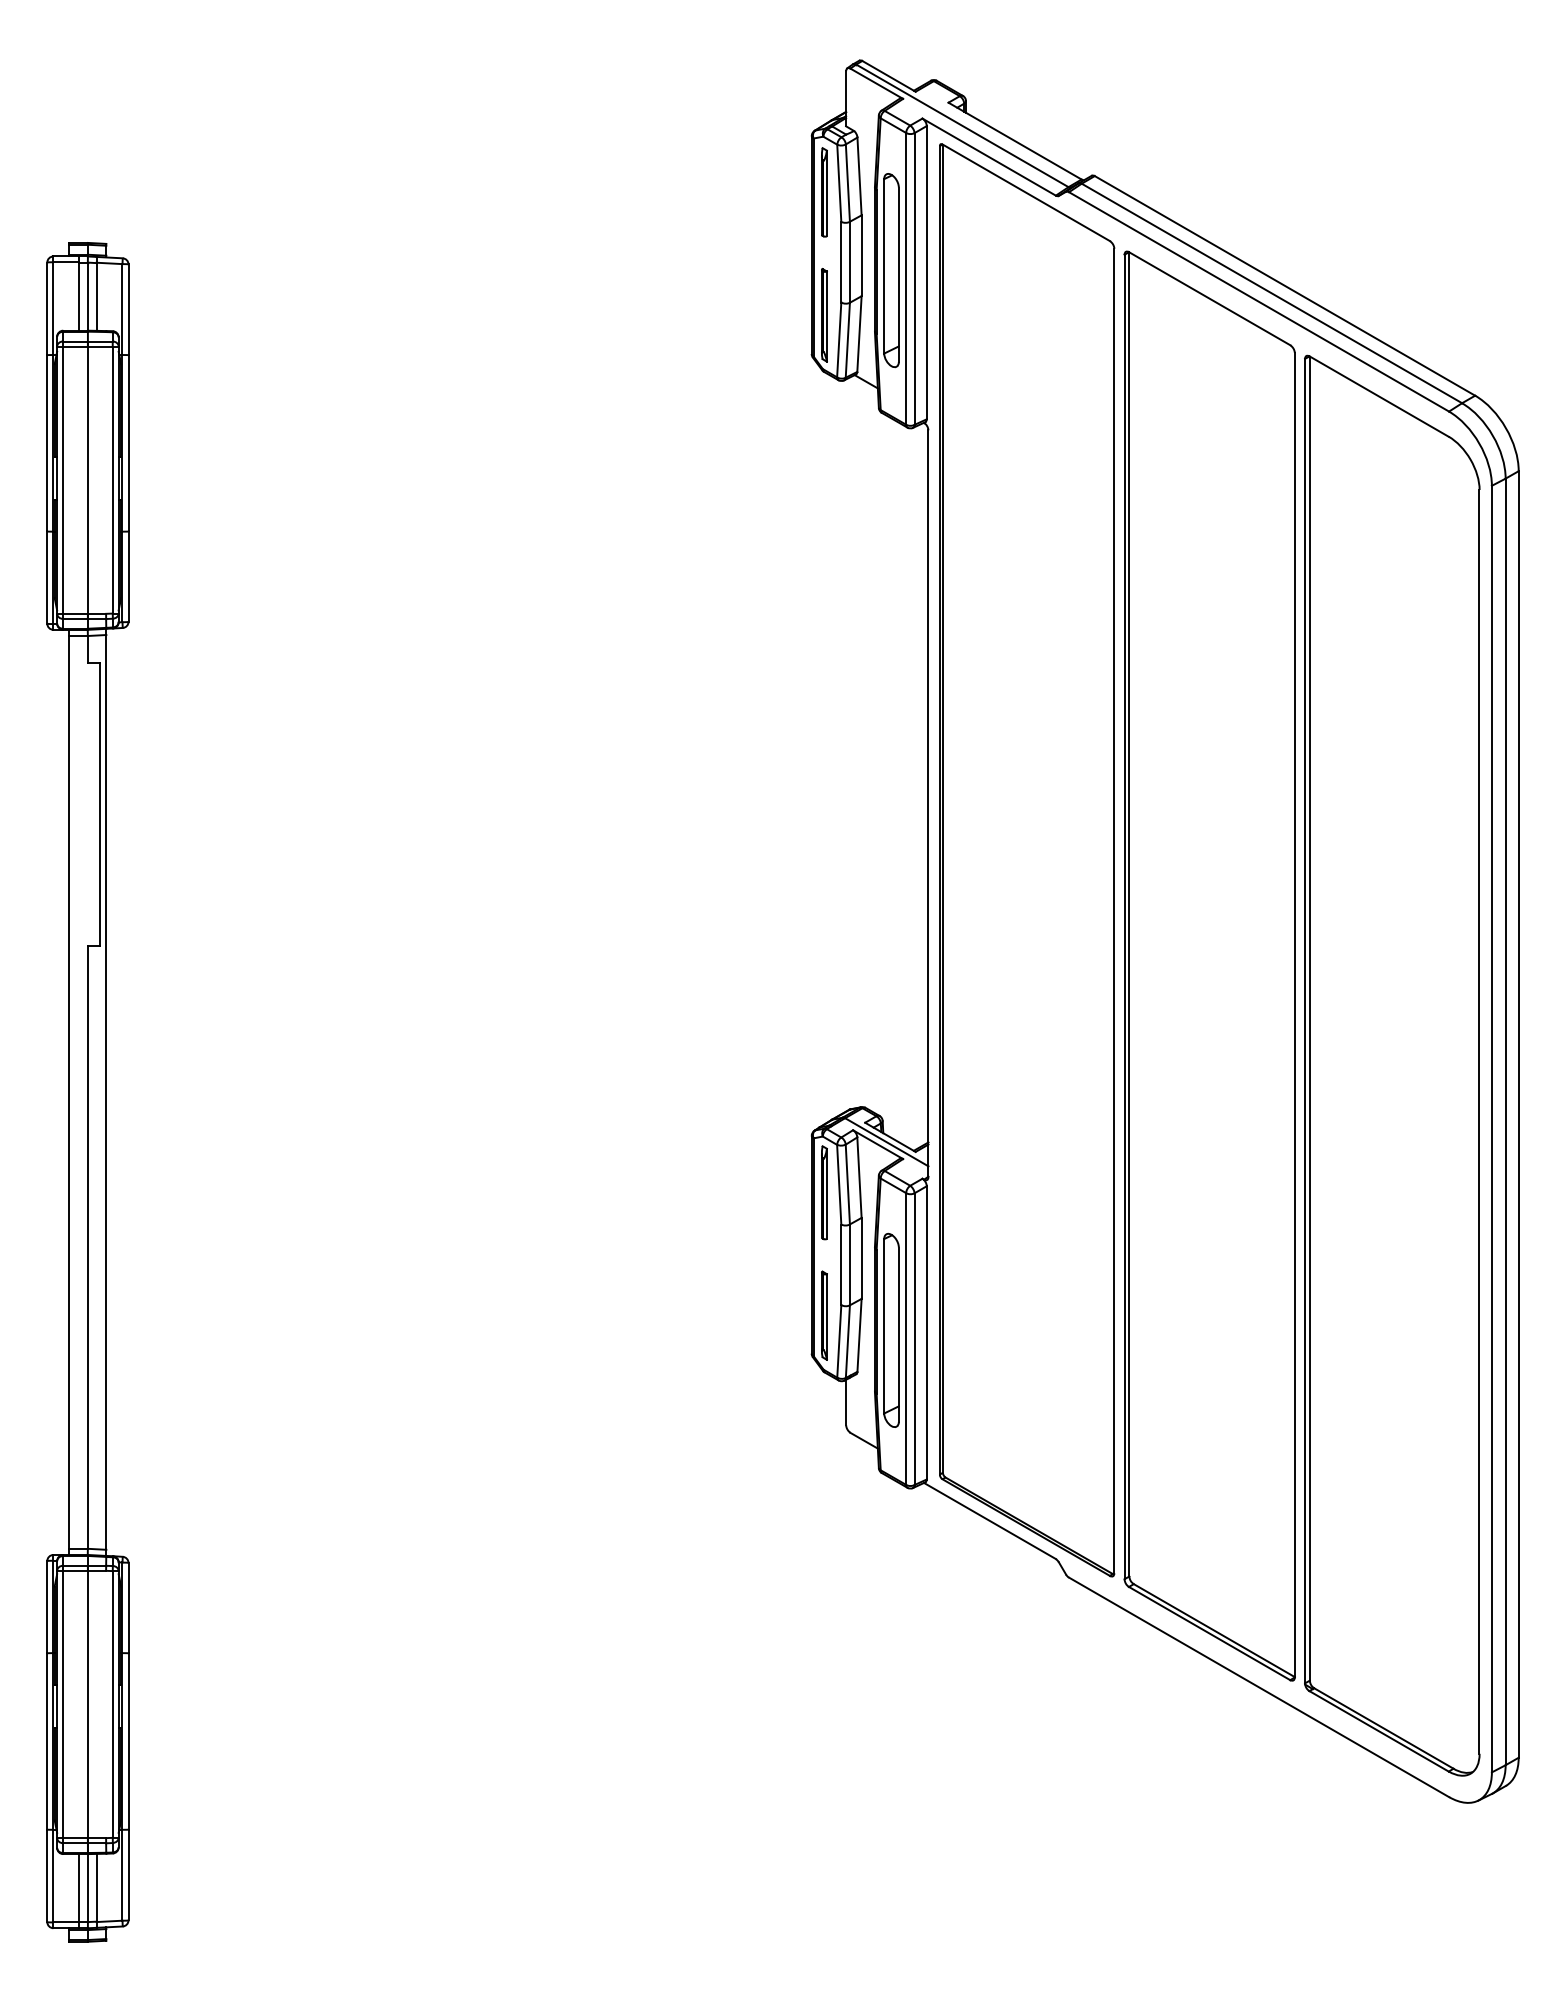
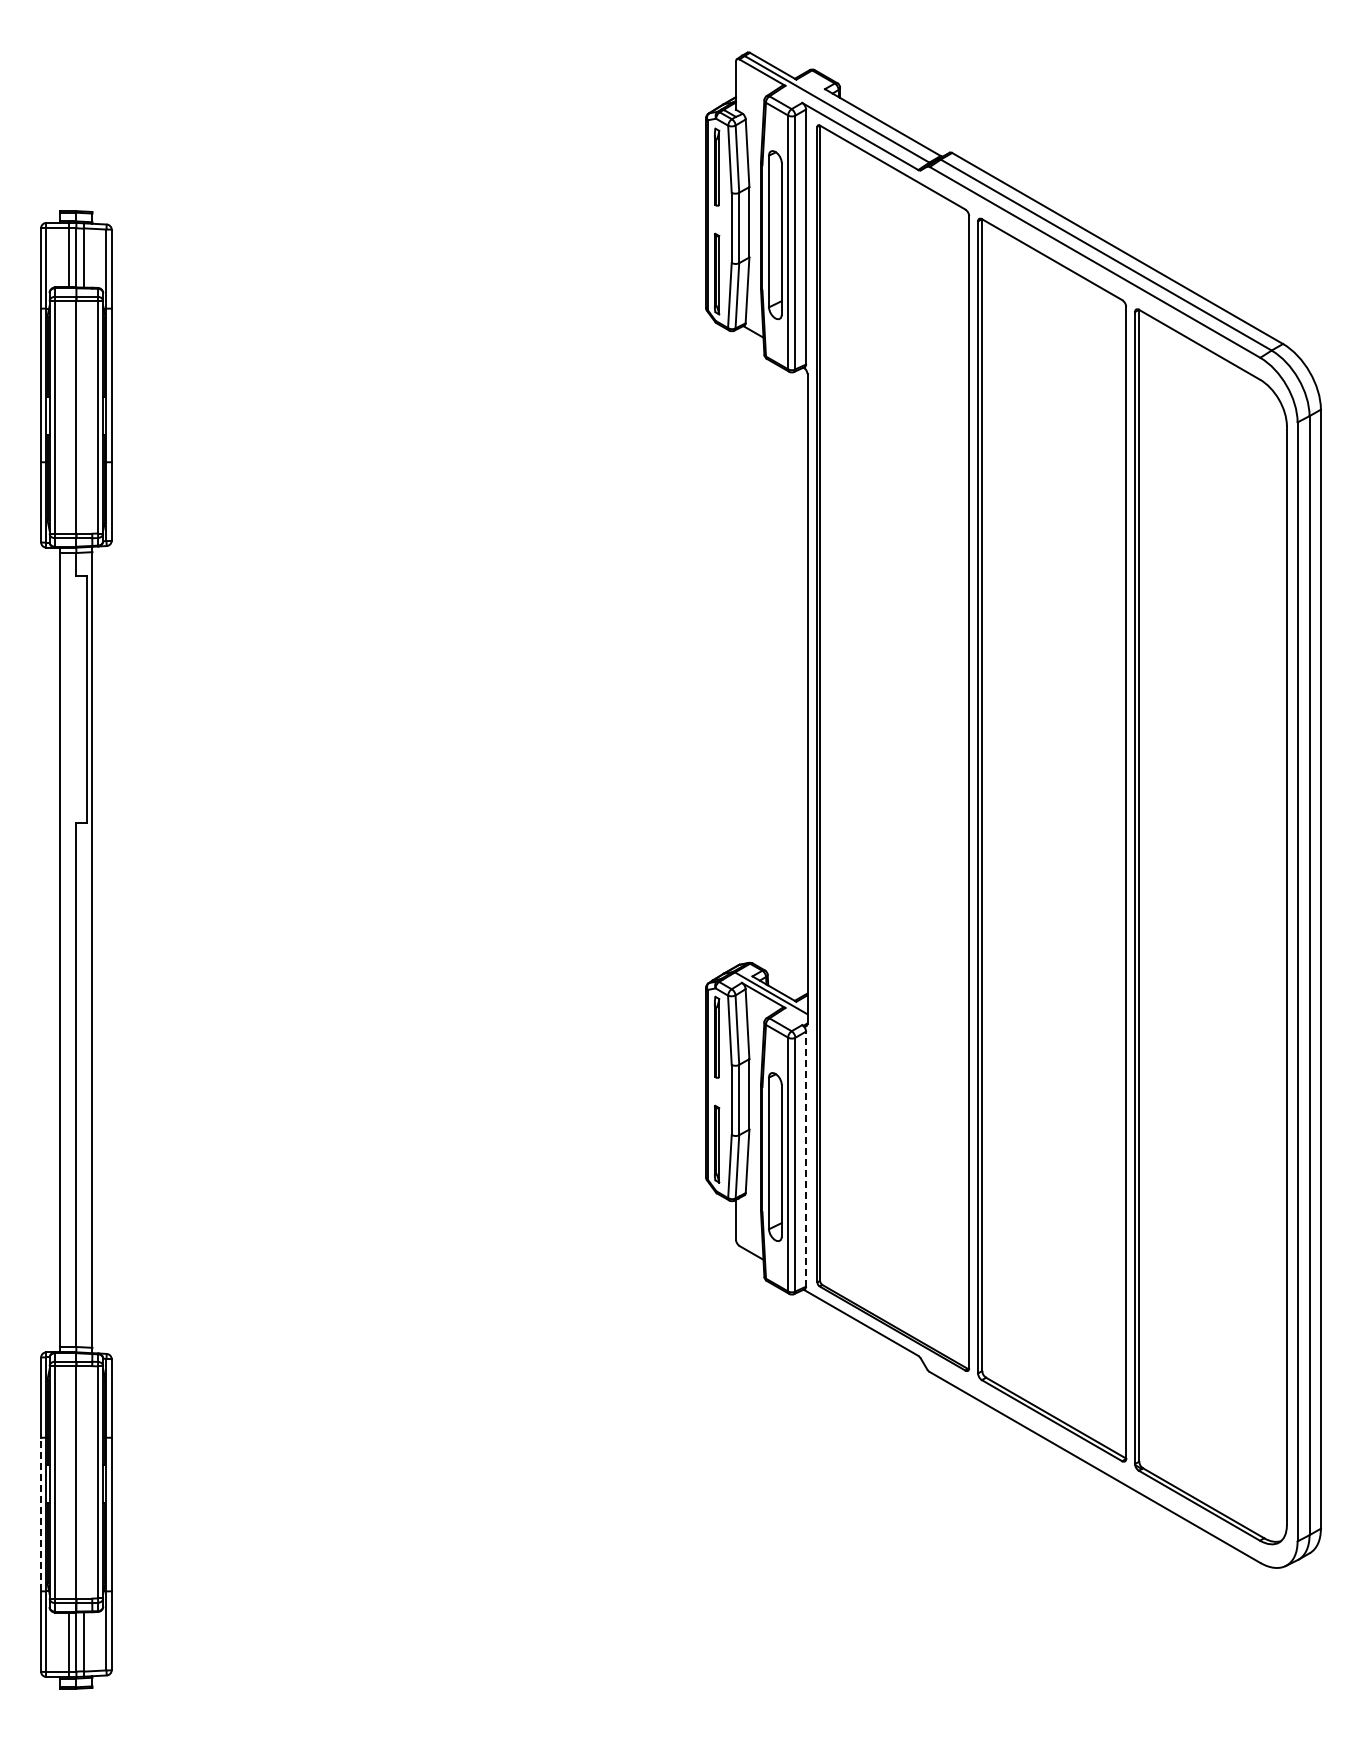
line: (927, 1333) -> (806, 1159), solid -> dashed
line: (47, 1741) -> (41, 1514), solid -> dashed

